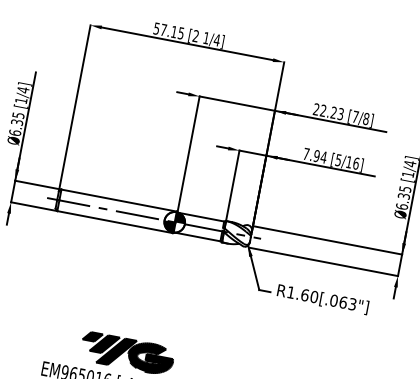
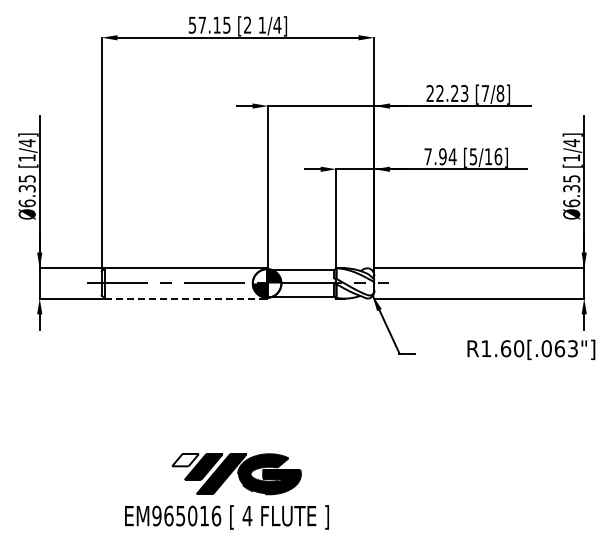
line: (115, 222) -> (186, 298), solid -> dashed
text: (323, 299) -> (531, 349), moved
fill: (92, 337) -> (185, 460), removed

